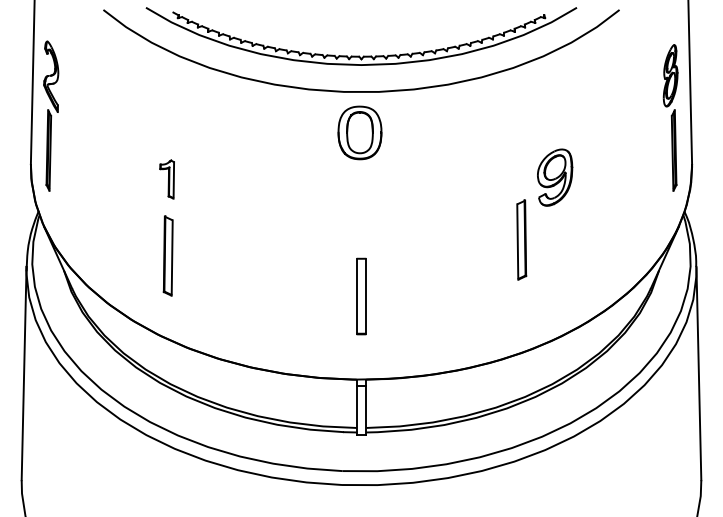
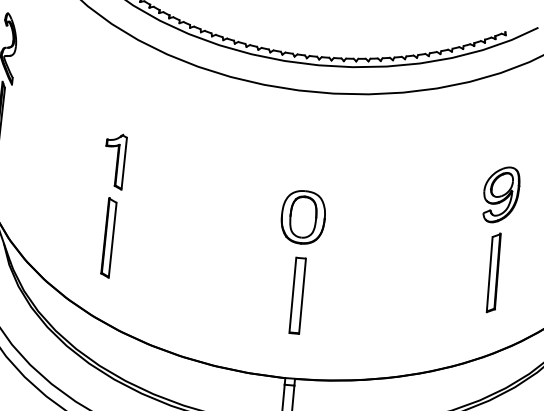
part: (359, 132) -> (302, 216), moved
part: (166, 179) -> (114, 161), size x1.43
part: (521, 239) -> (493, 272), moved

